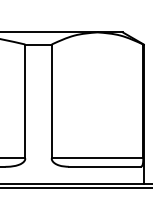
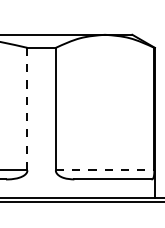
line: (25, 101) -> (27, 109), solid -> dashed
line: (97, 158) -> (105, 170), solid -> dashed

